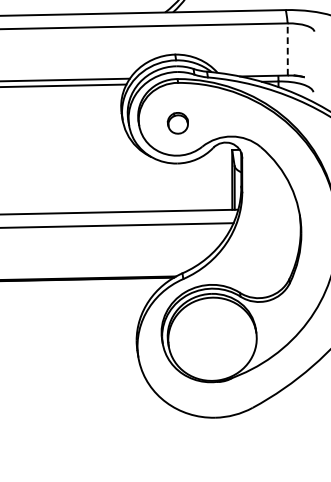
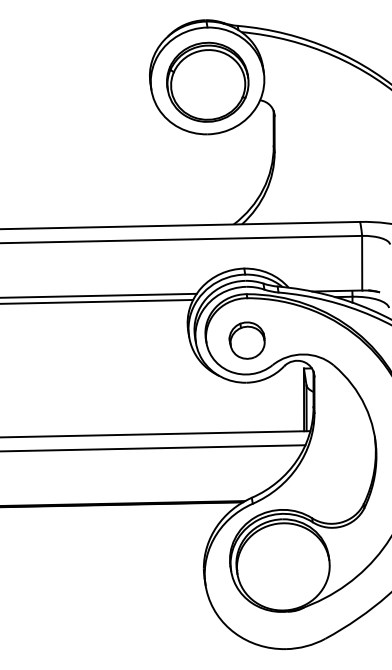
line: (288, 48) -> (362, 262), dashed -> solid
part: (177, 123) -> (246, 340), size x1.67

